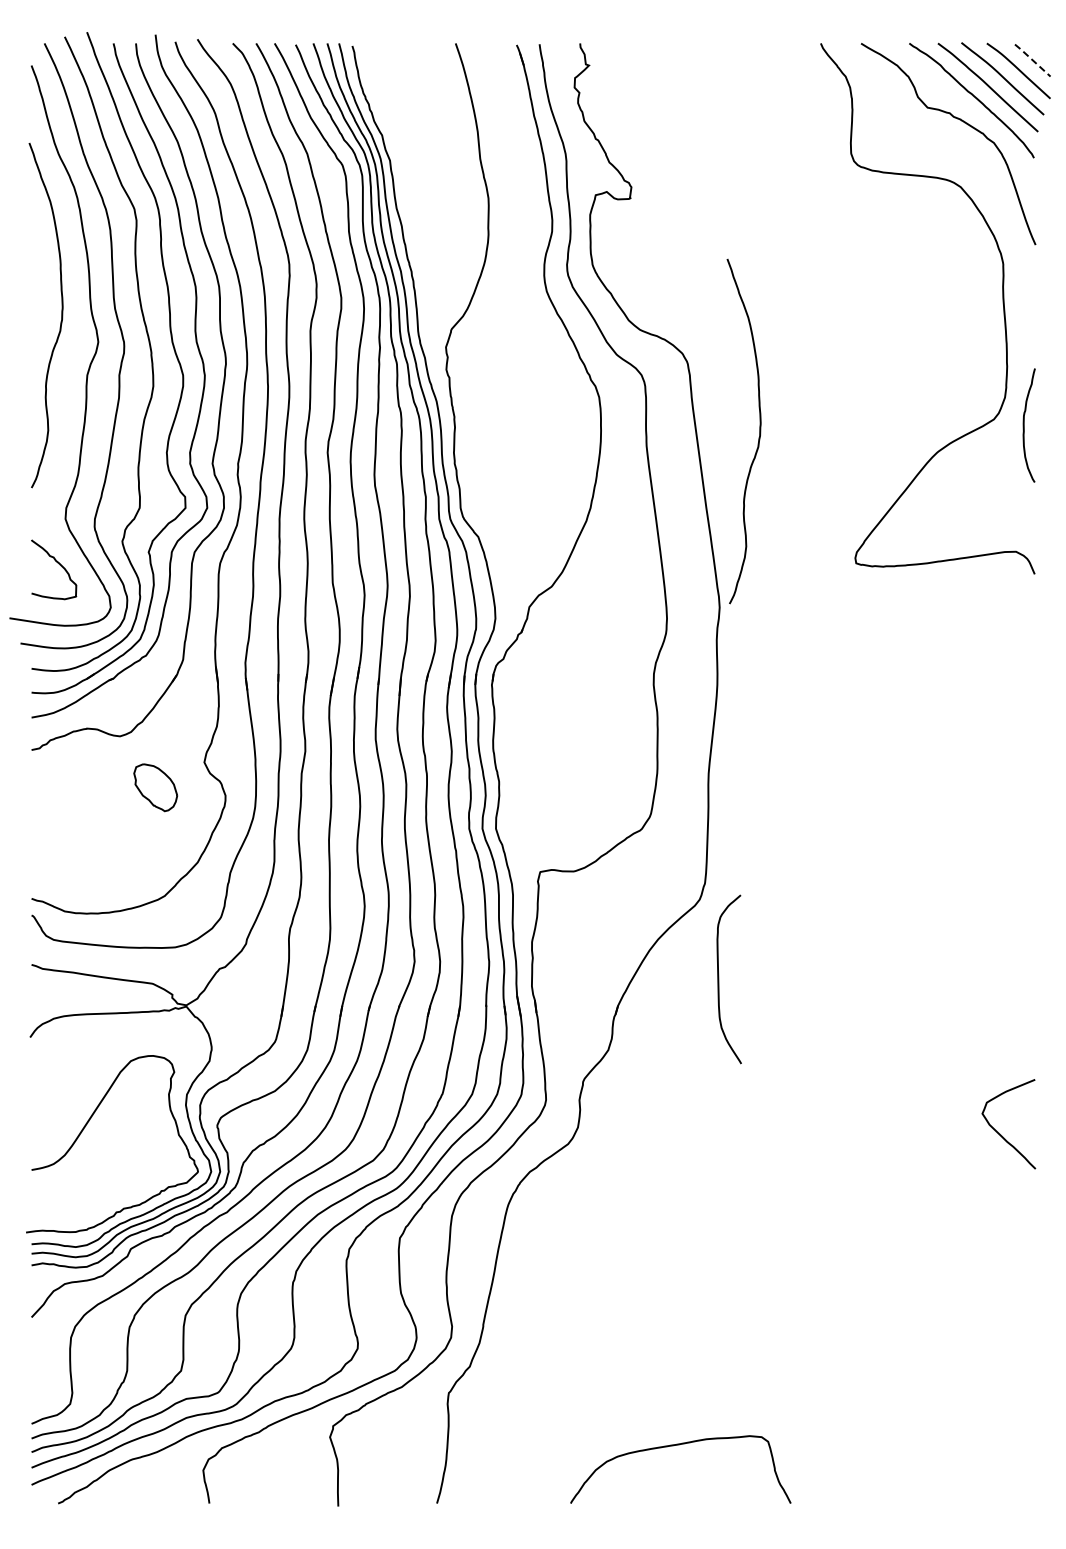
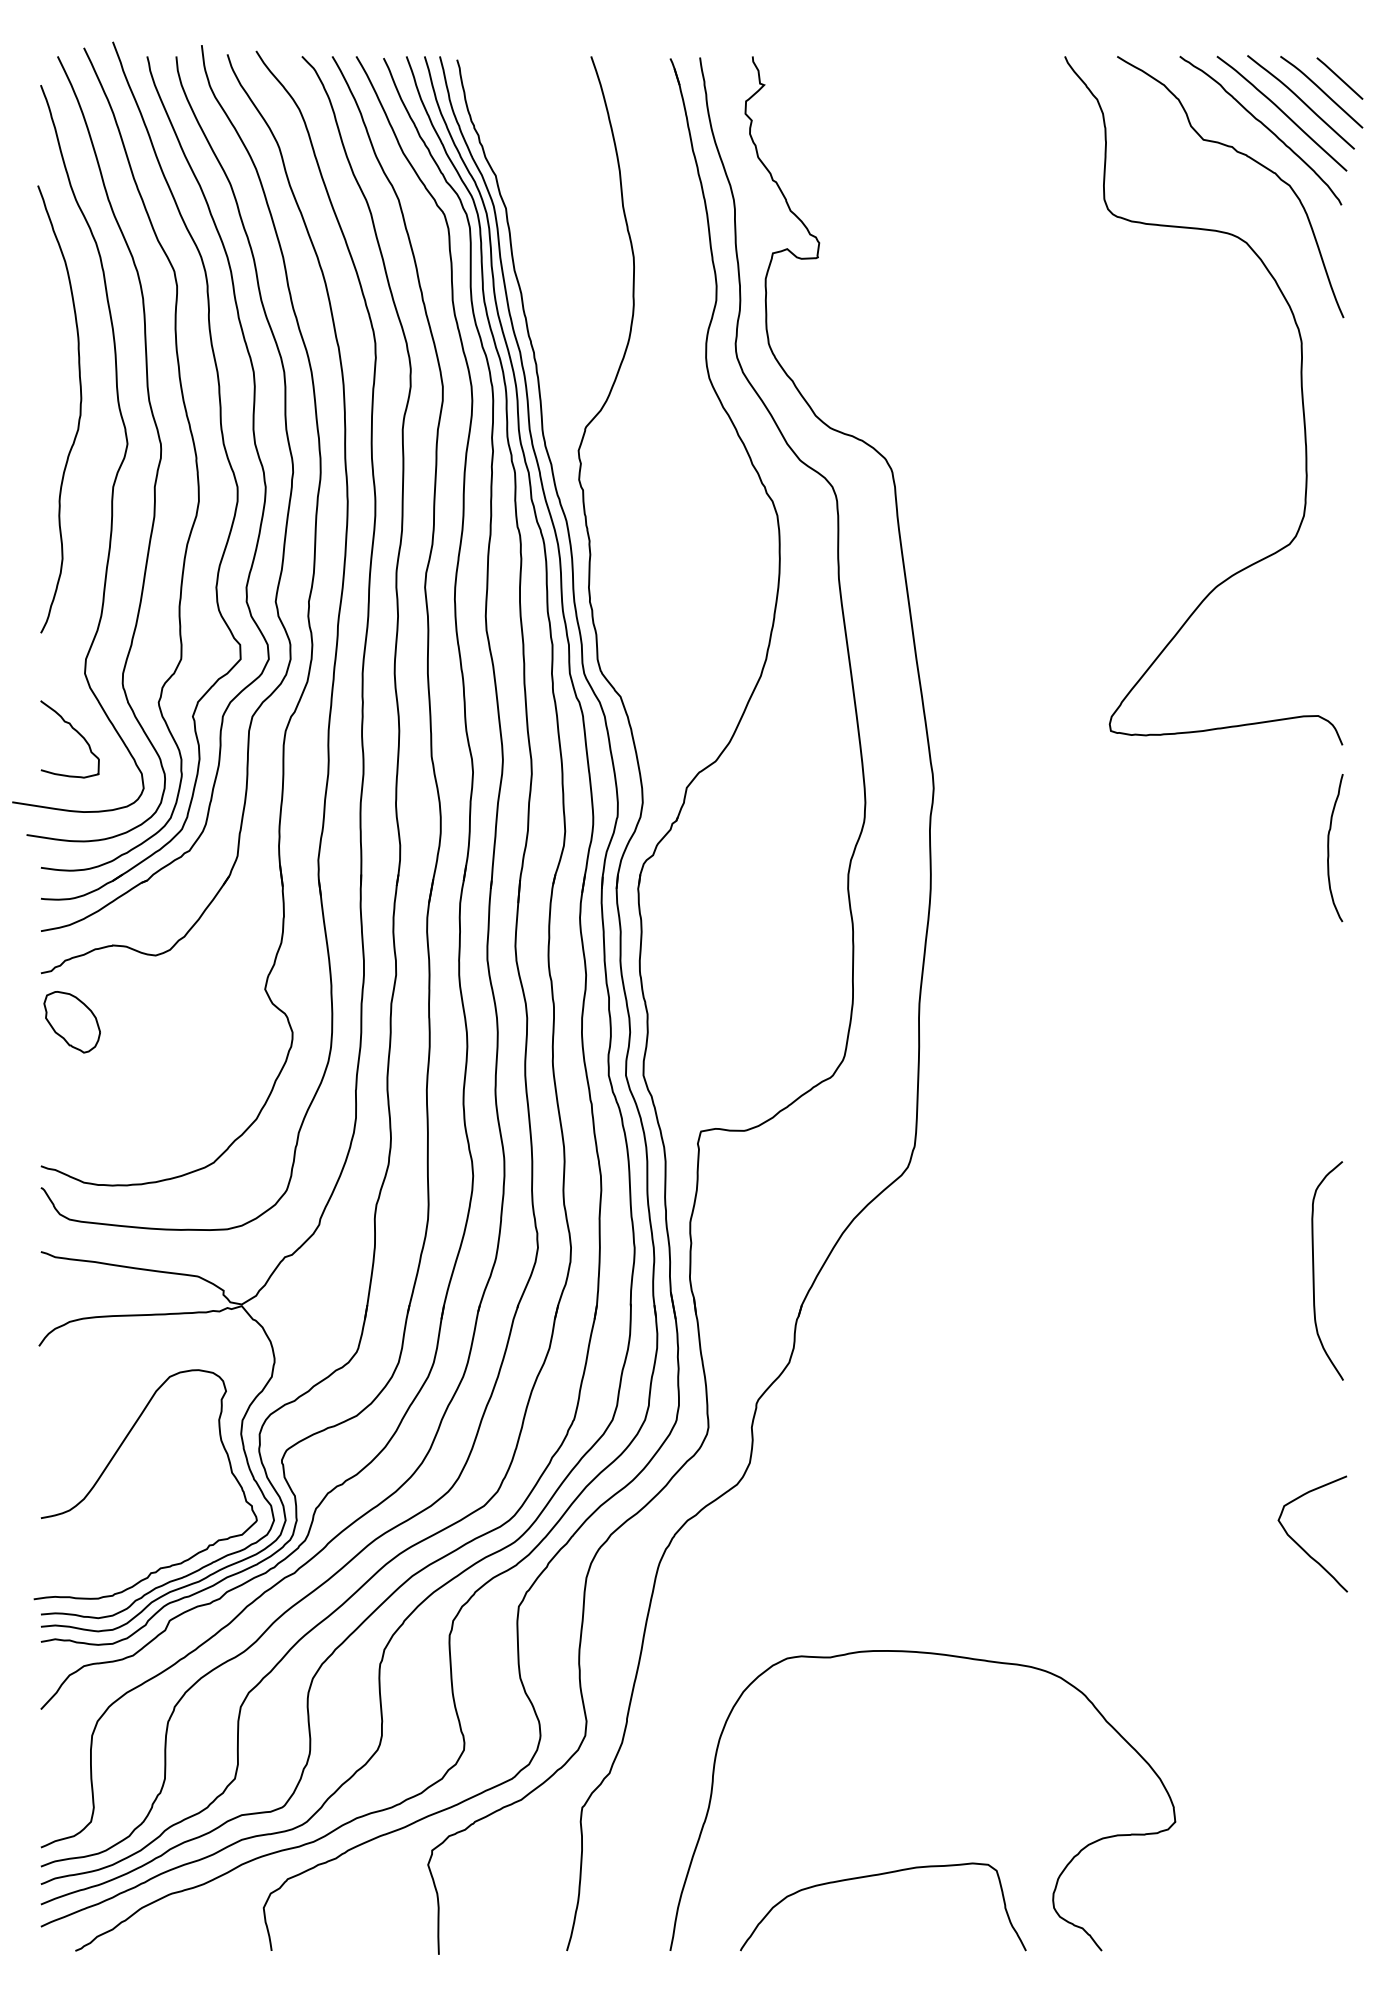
line: (1032, 60) -> (1339, 78), dashed -> solid
curve: (1024, 425) -> (1329, 848), moved
curve: (759, 431) -> (985, 559), removed
part: (155, 787) -> (71, 1021), moved
curve: (719, 979) -> (1314, 1270), moved
curve: (1000, 1133) -> (1301, 1546), moved
curve: (726, 1276) -> (942, 1656), added

